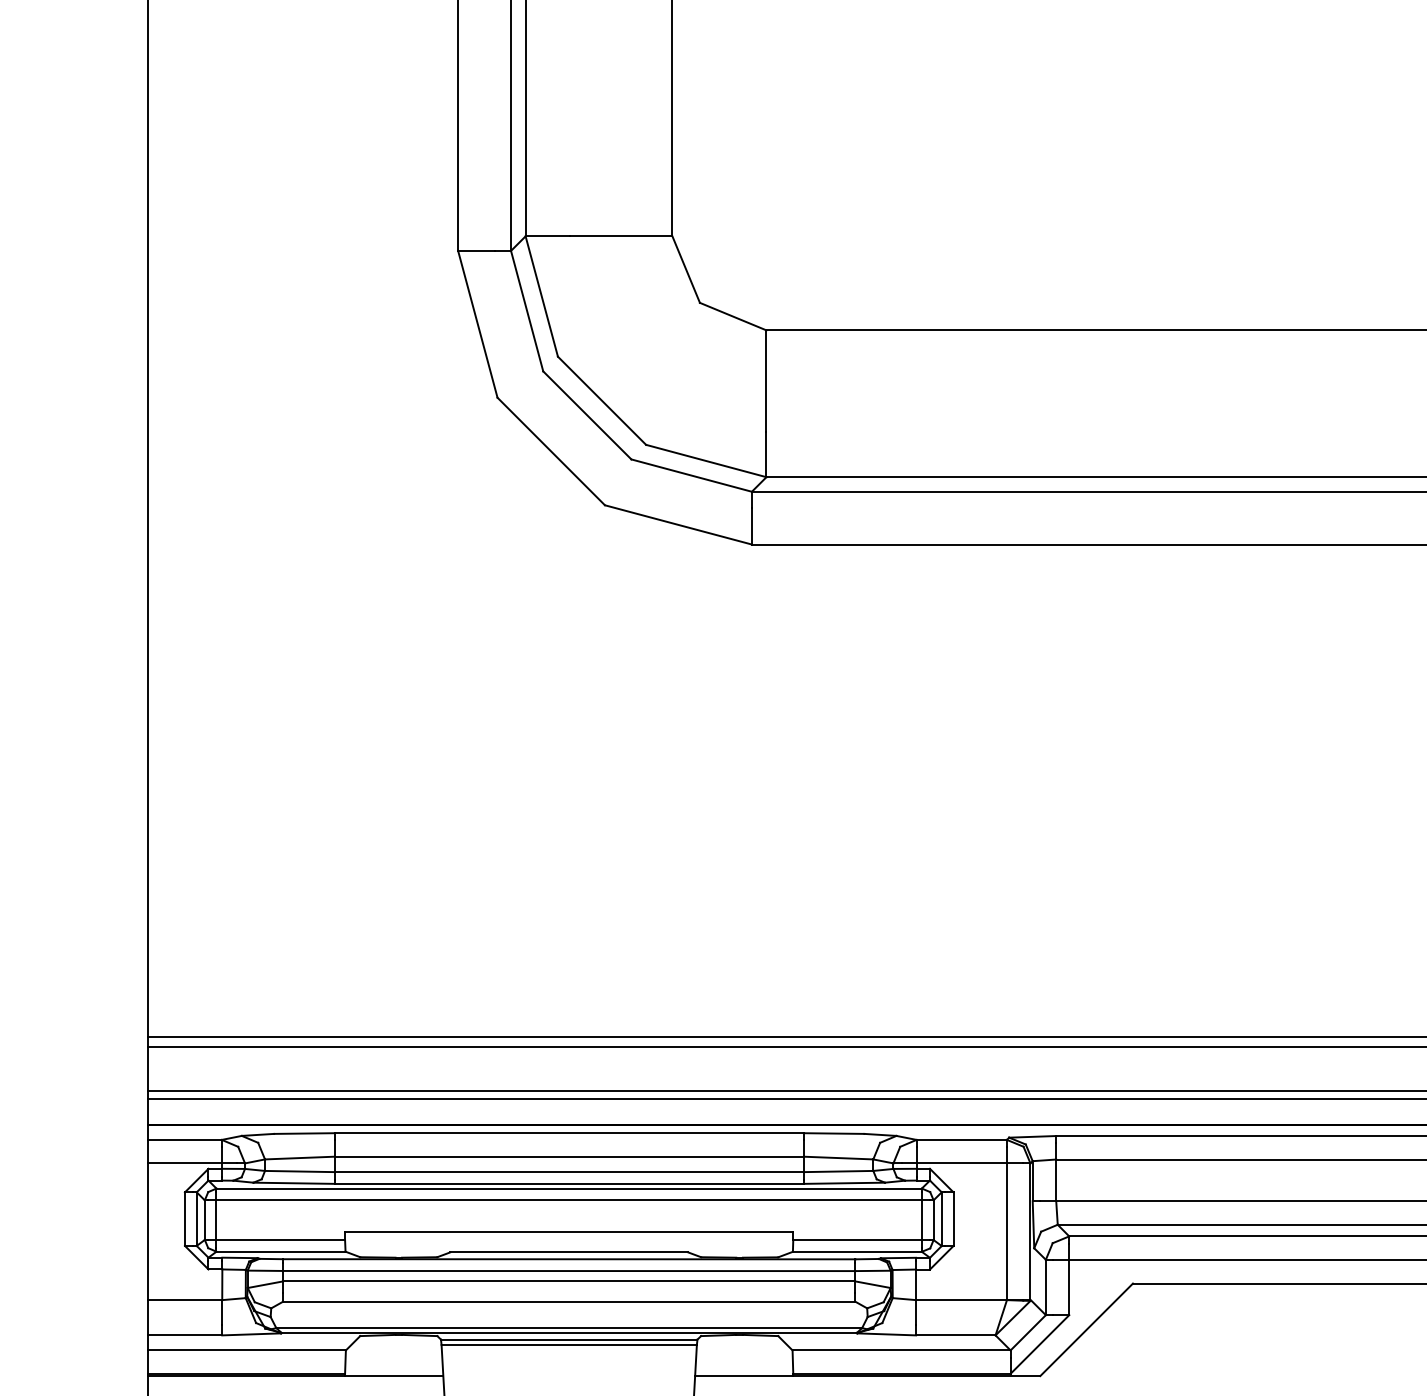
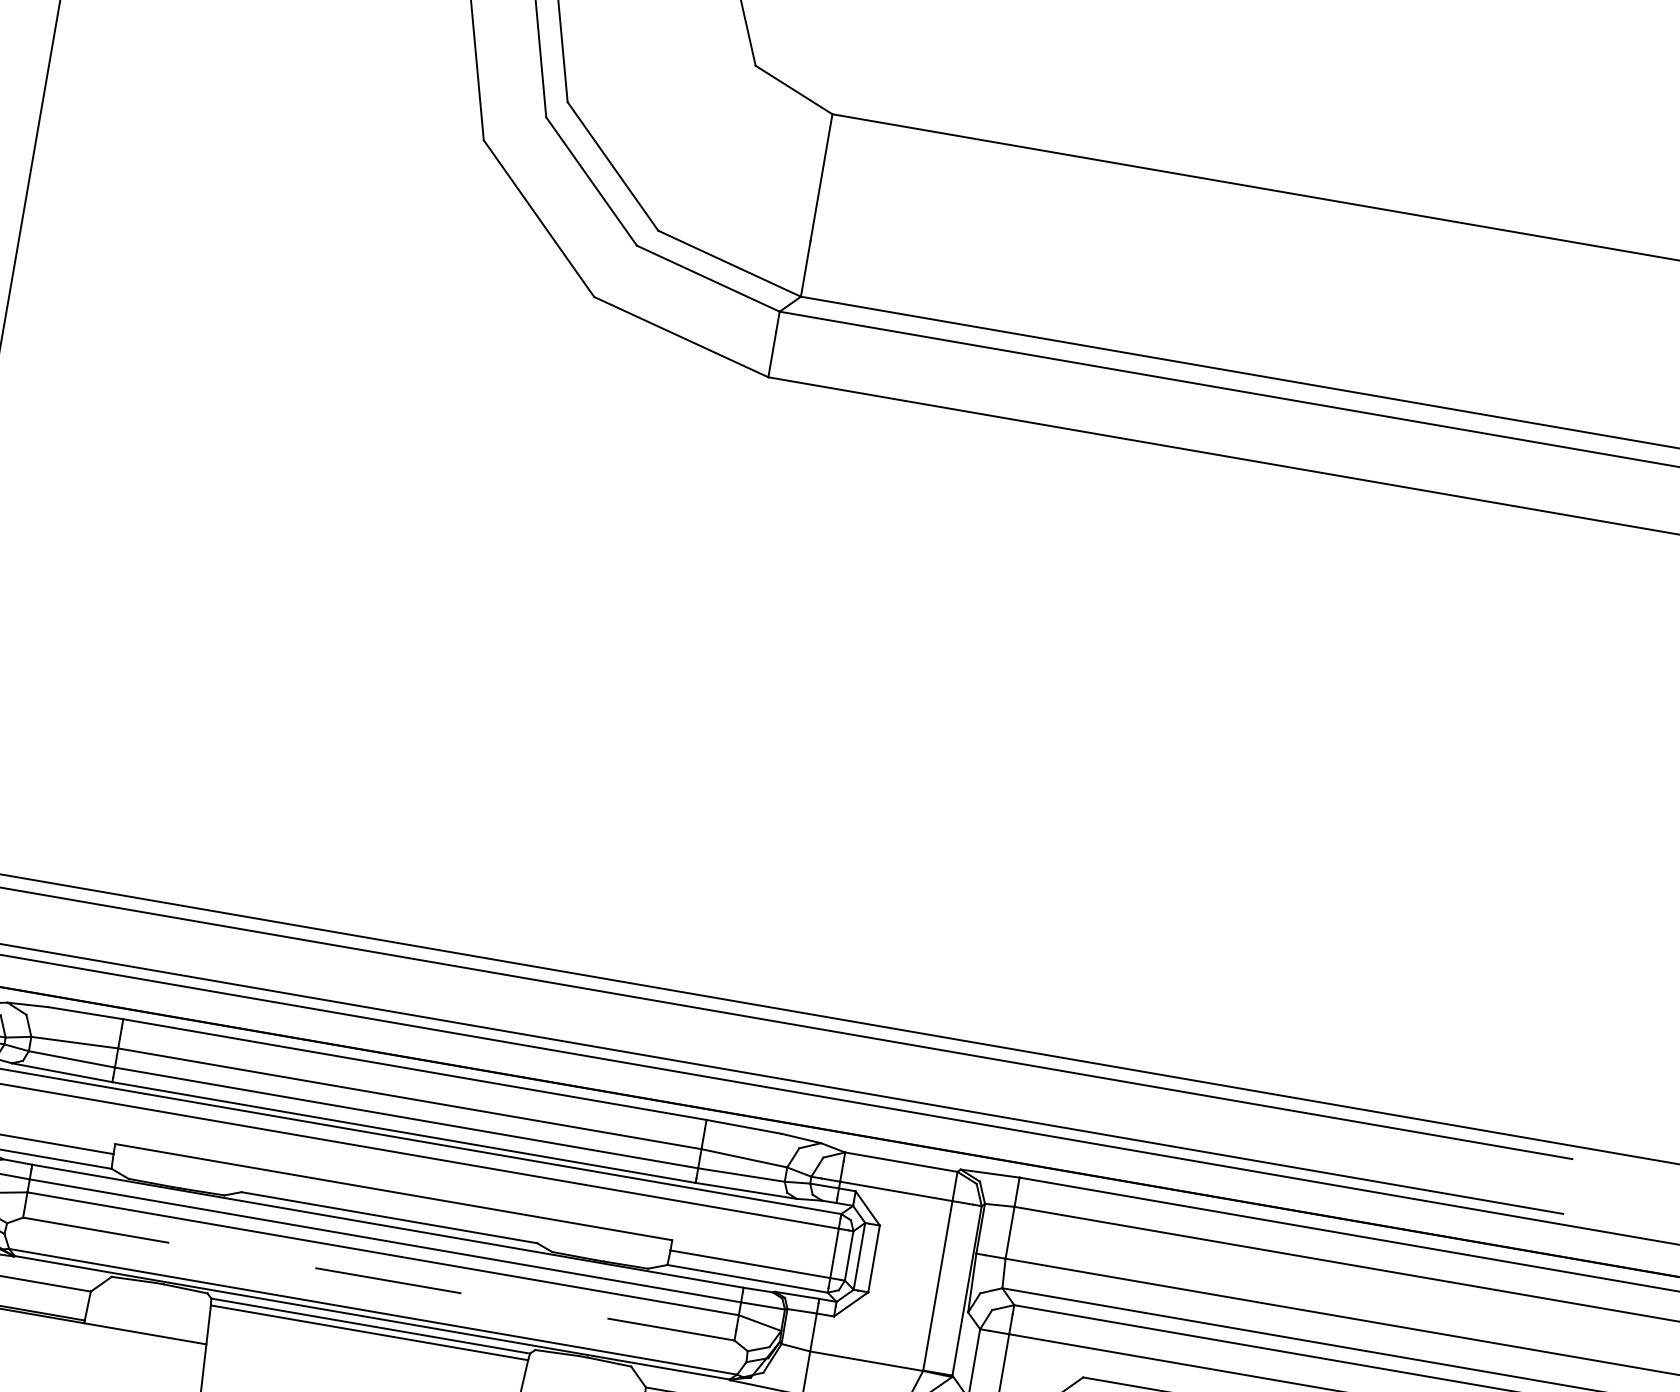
line: (569, 1301) -> (379, 1278), solid -> dashed

